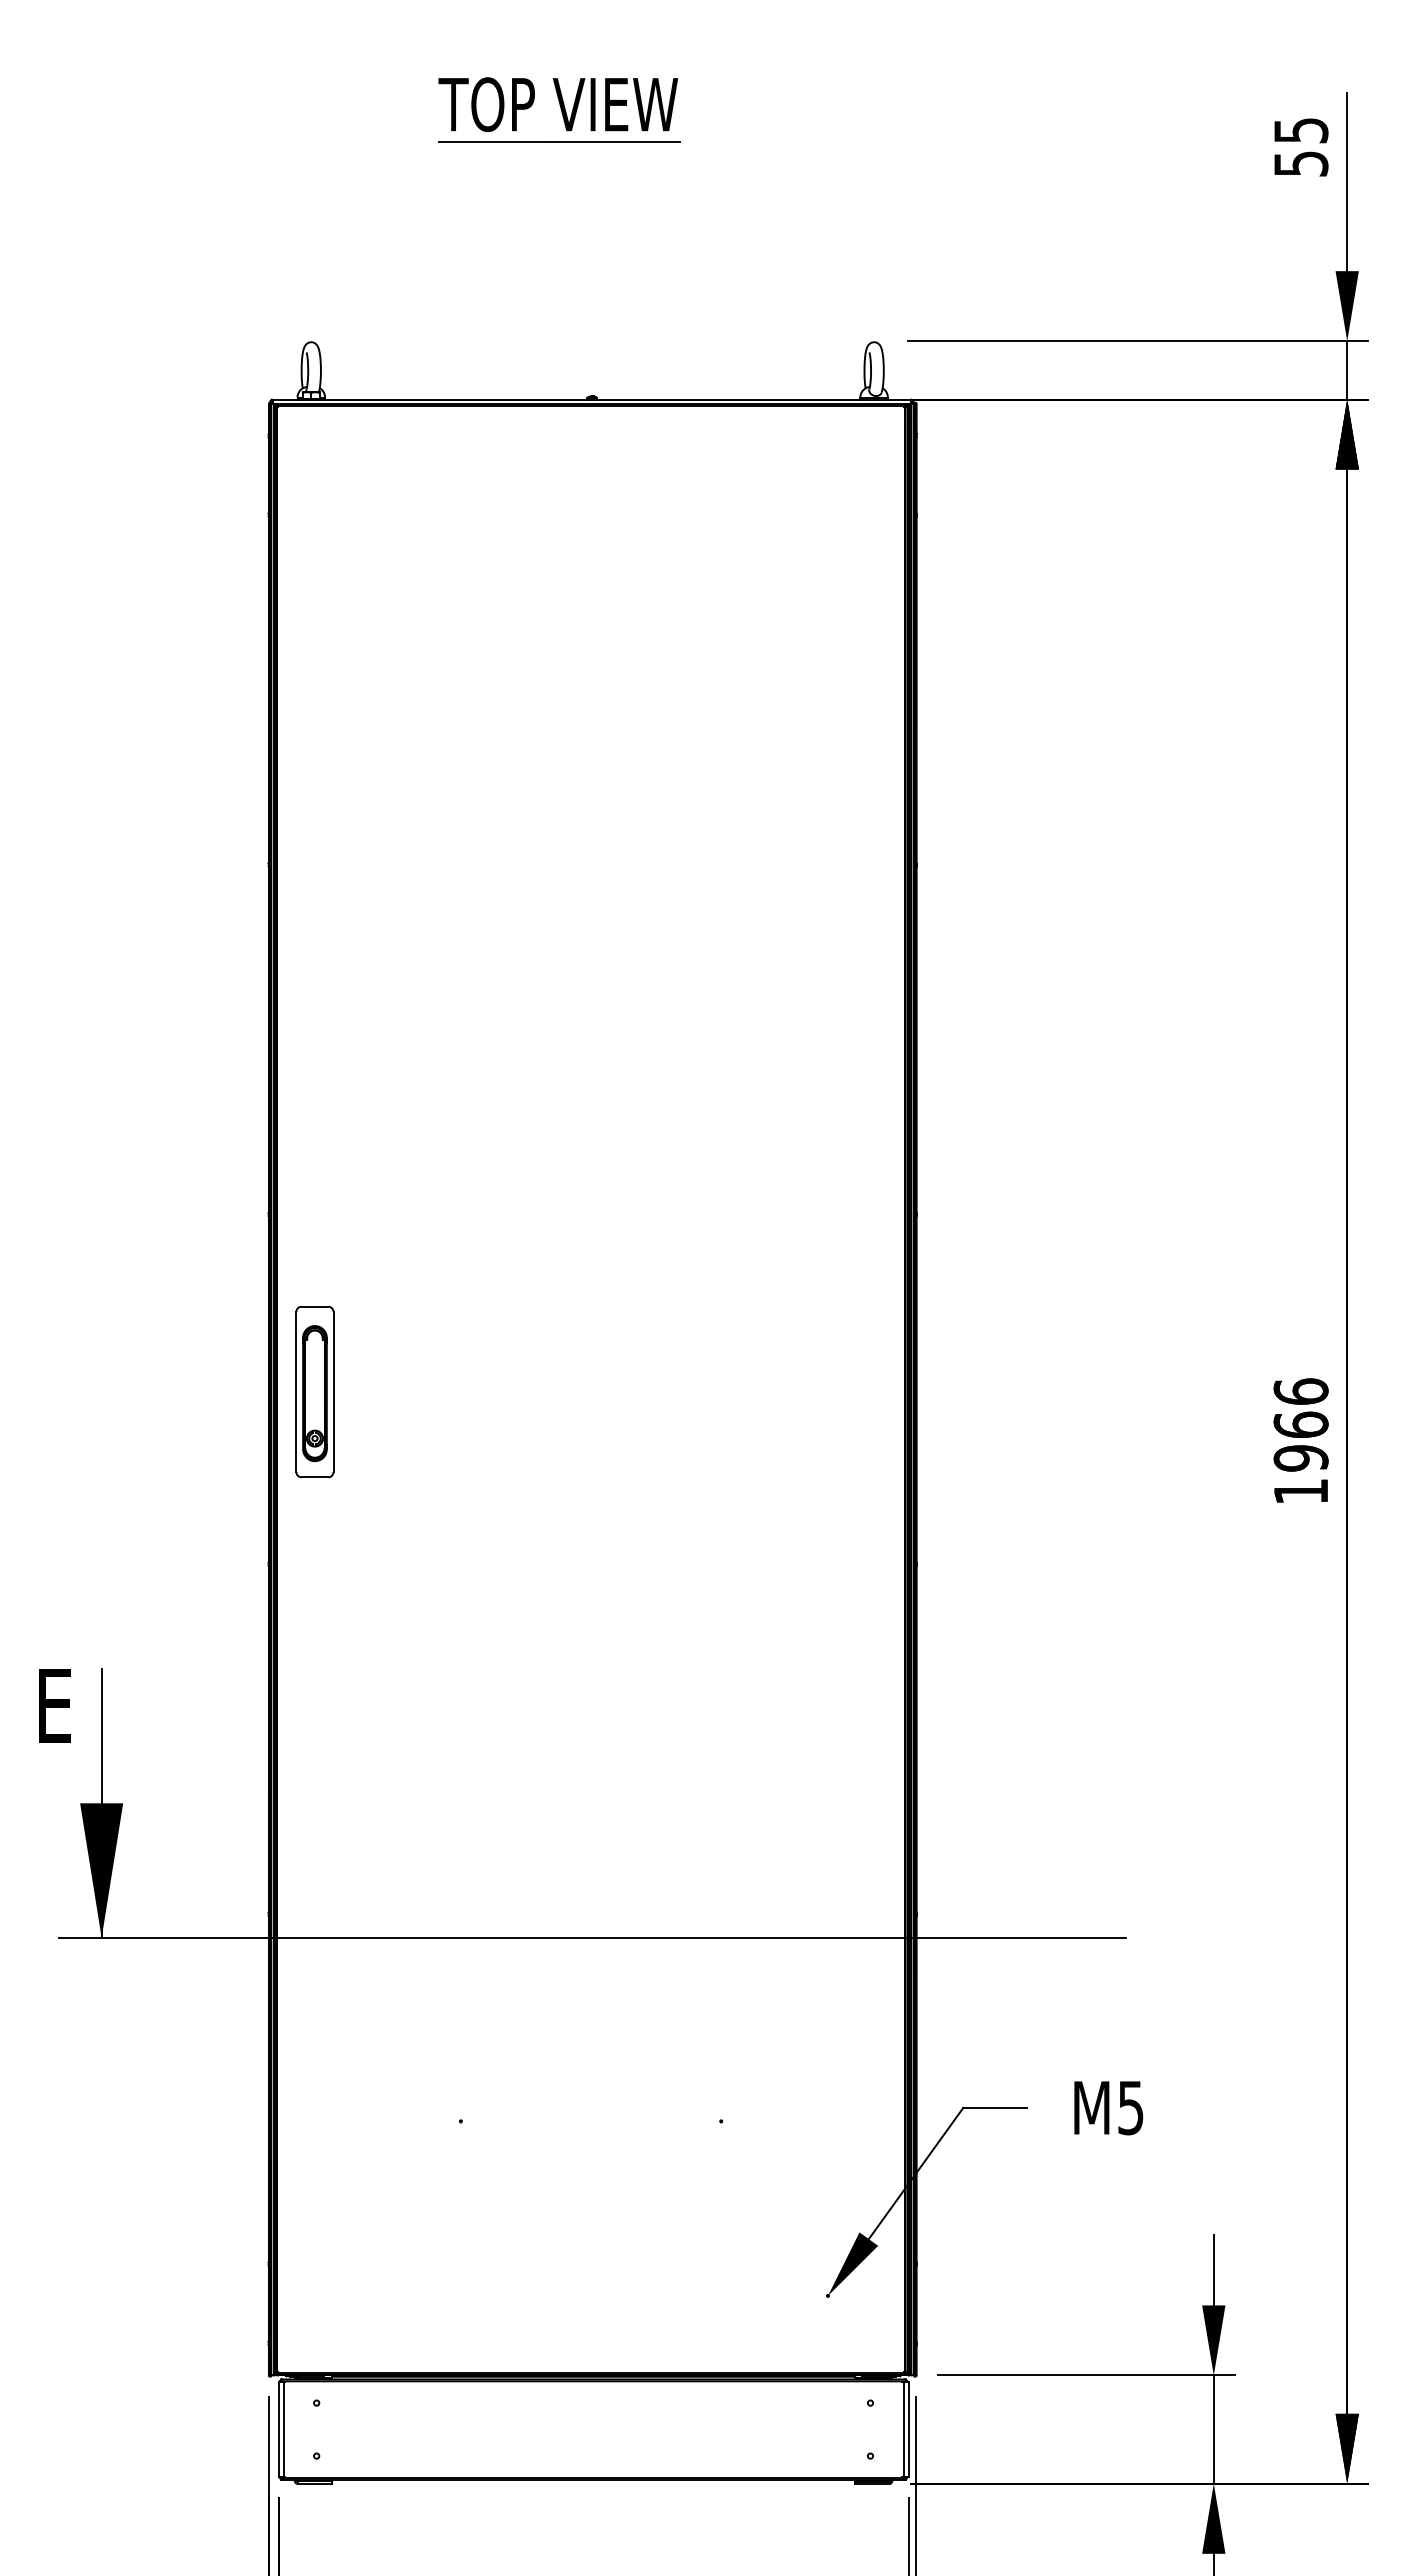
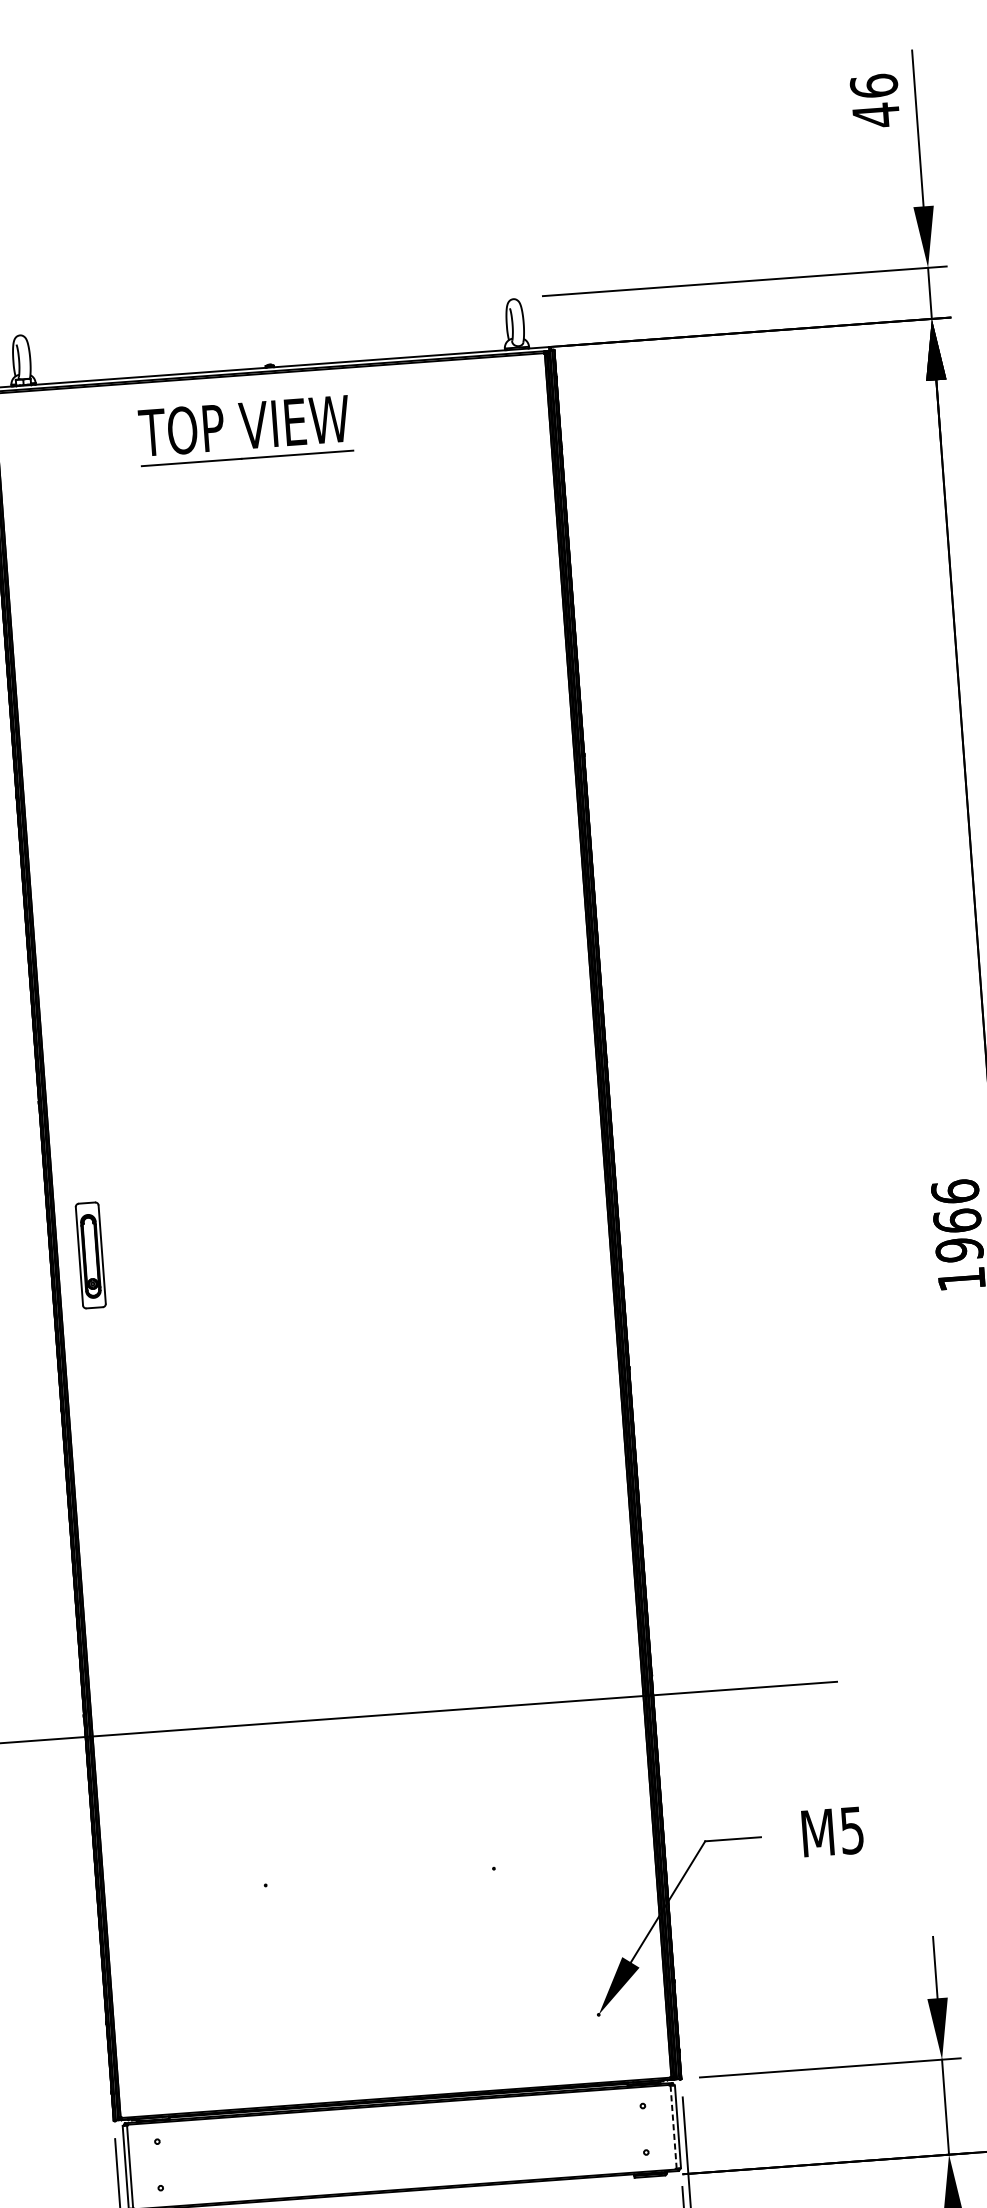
part: (559, 109) -> (245, 430), moved
text: (1300, 147) -> (874, 101), 55 -> 46
part: (314, 1391) -> (90, 1255), size x0.7
line: (903, 2430) -> (673, 2127), solid -> dashed

